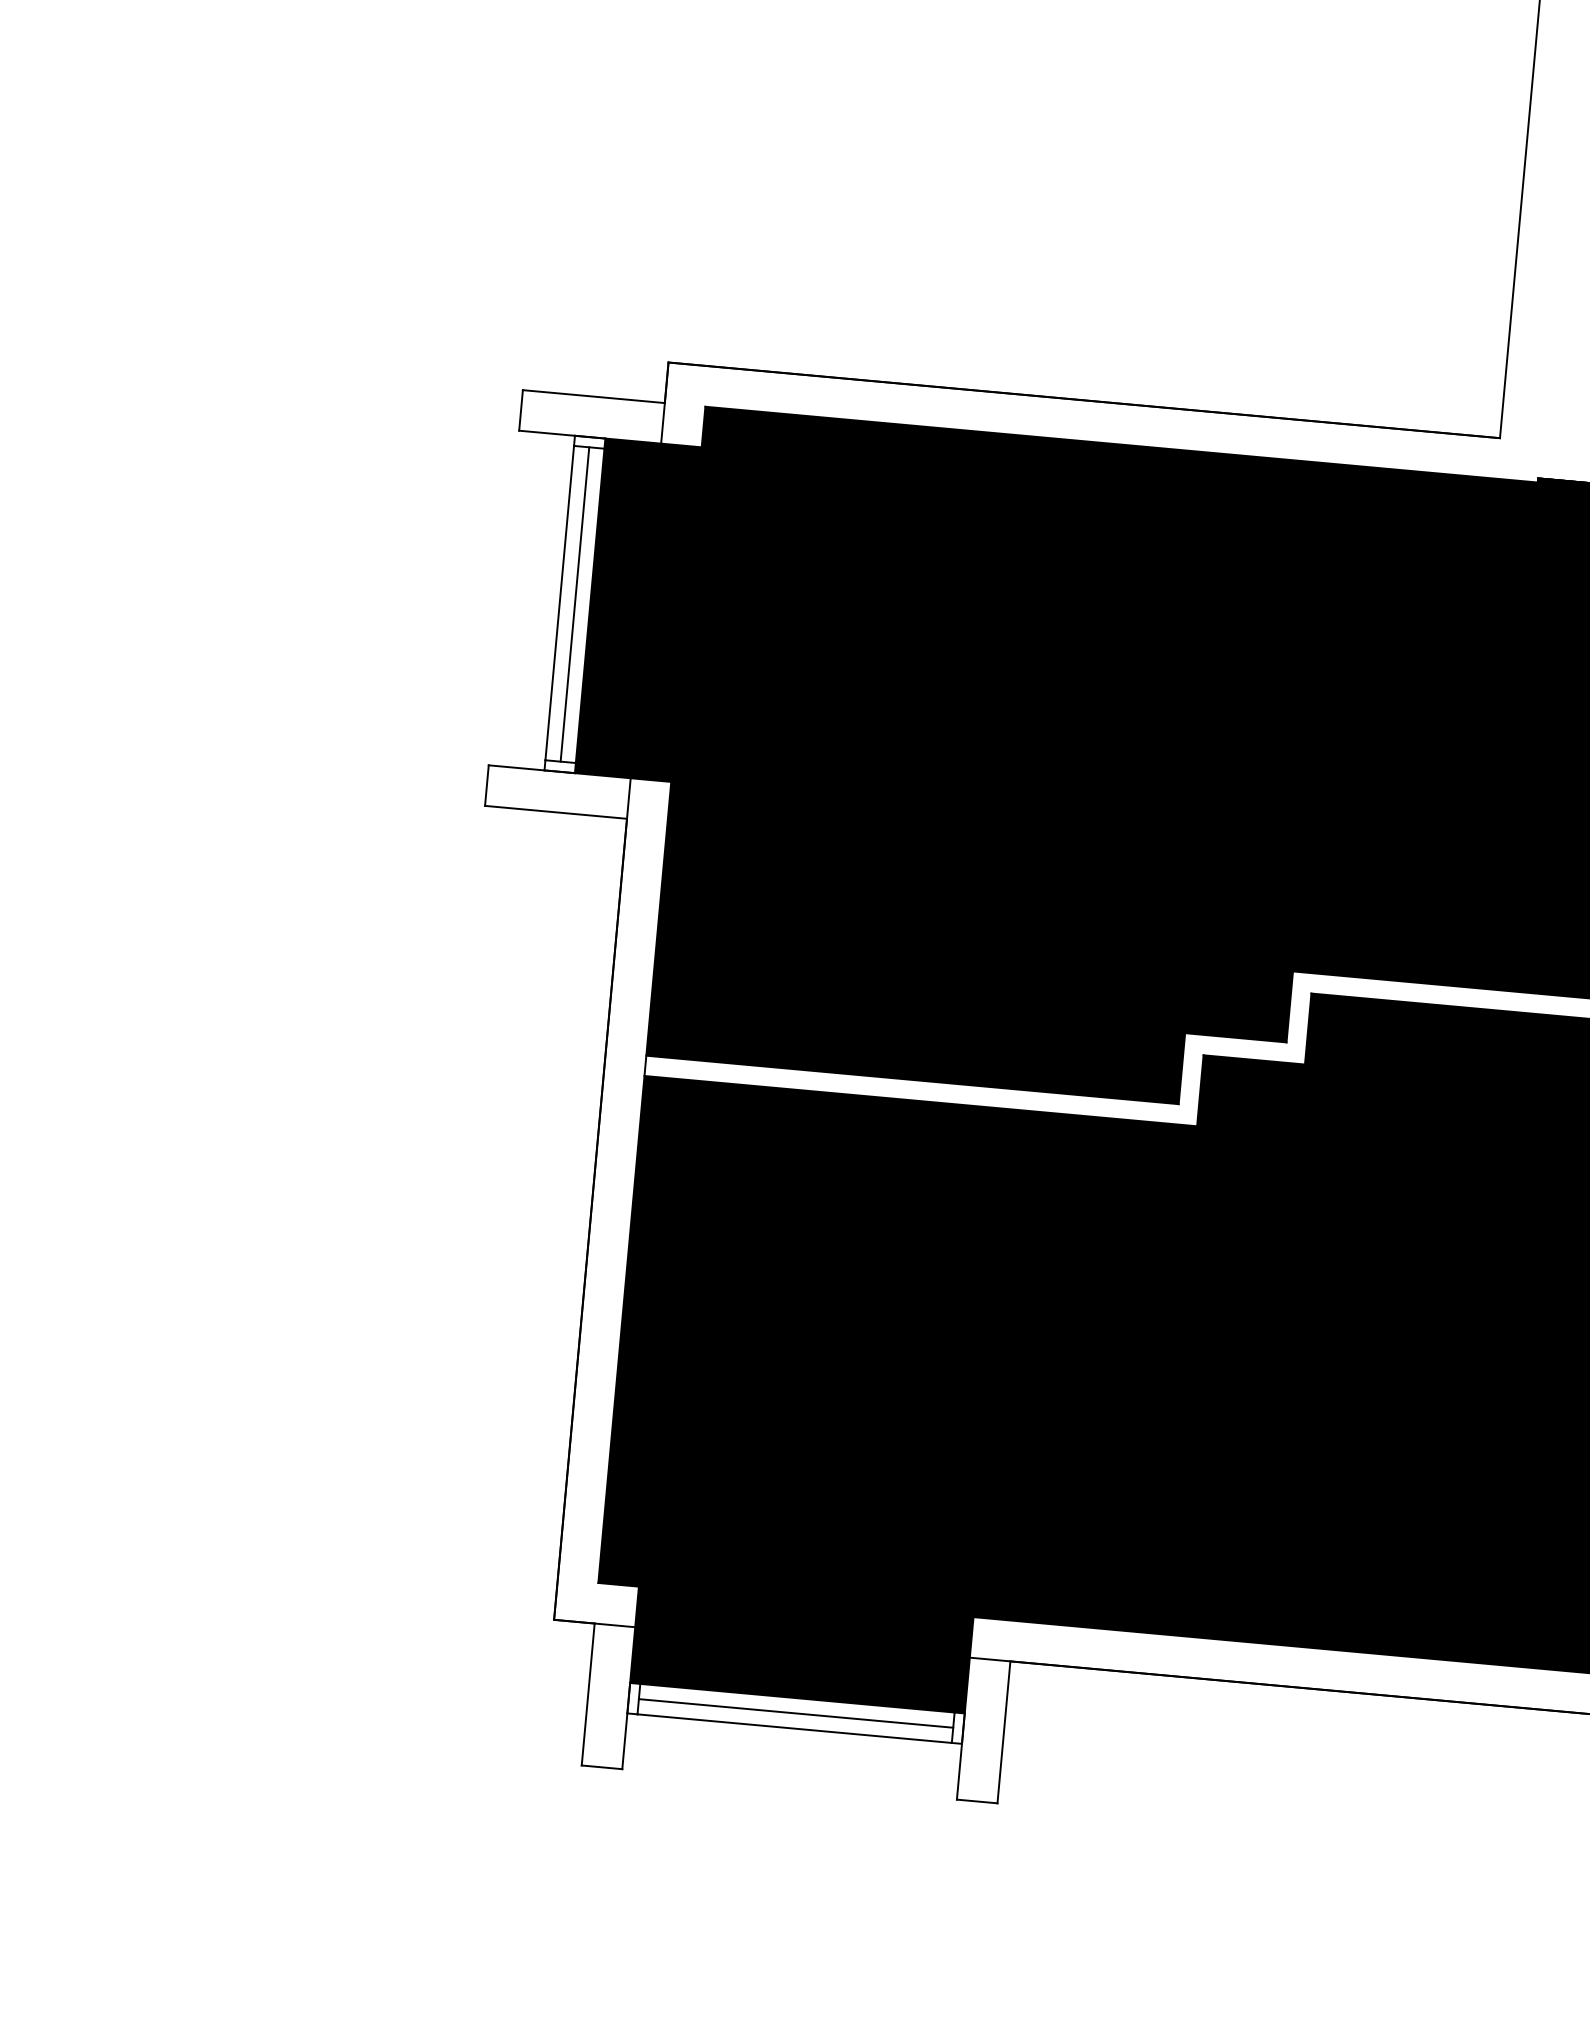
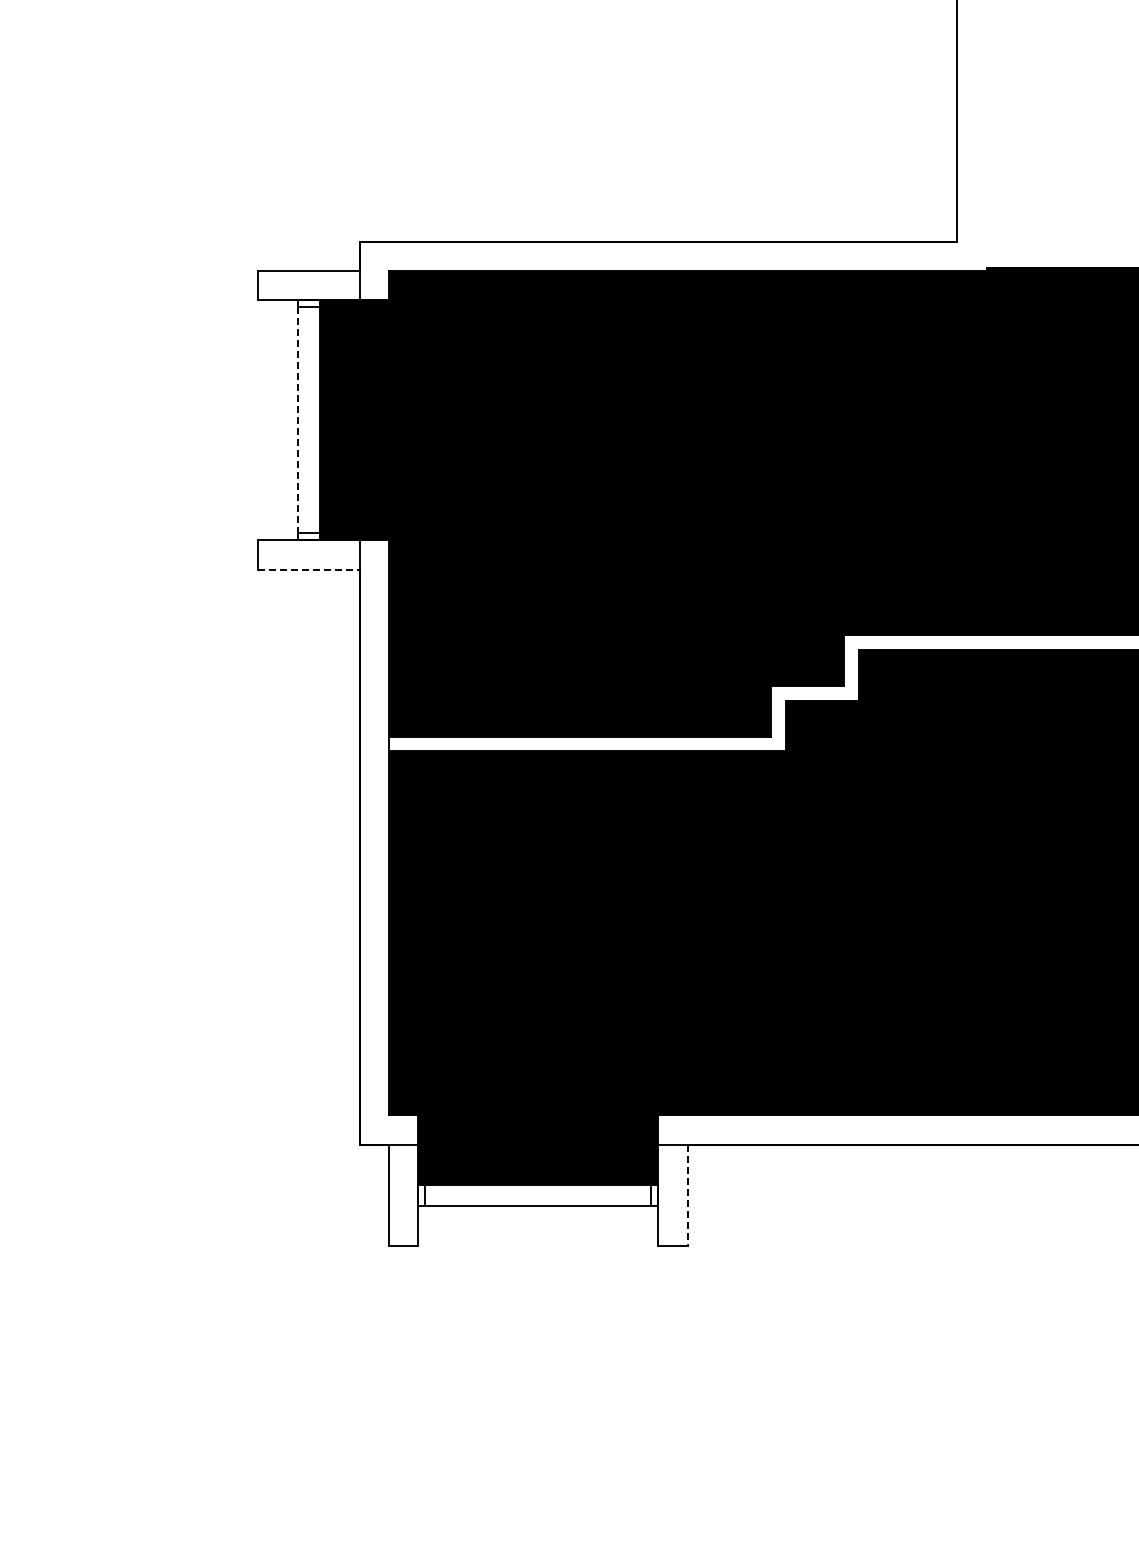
line: (560, 603) -> (298, 420), solid -> dashed
line: (574, 604) -> (308, 420), removed
line: (555, 812) -> (308, 569), solid -> dashed
line: (796, 1713) -> (538, 1195), removed
line: (1003, 1732) -> (687, 1195), solid -> dashed

